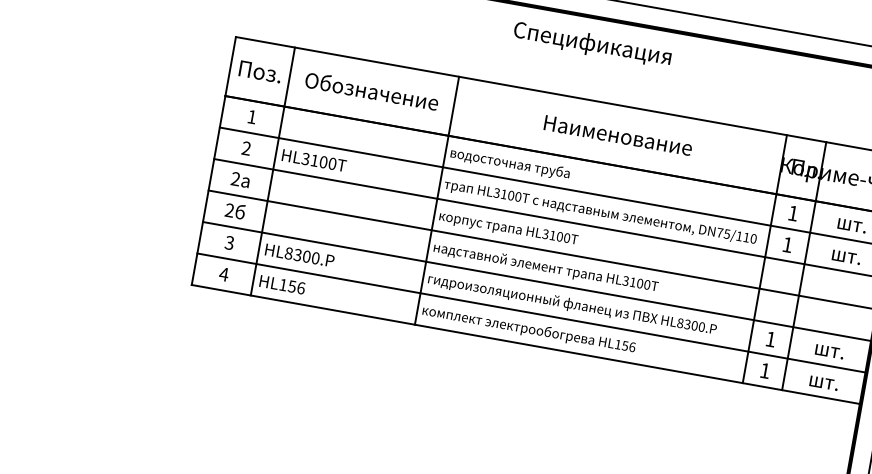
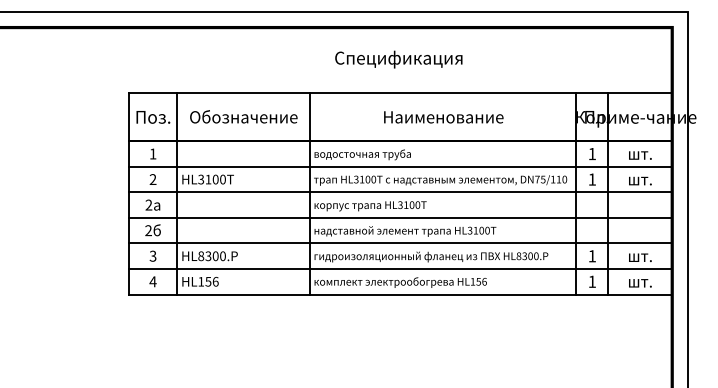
text: (592, 44) -> (398, 59), moved

